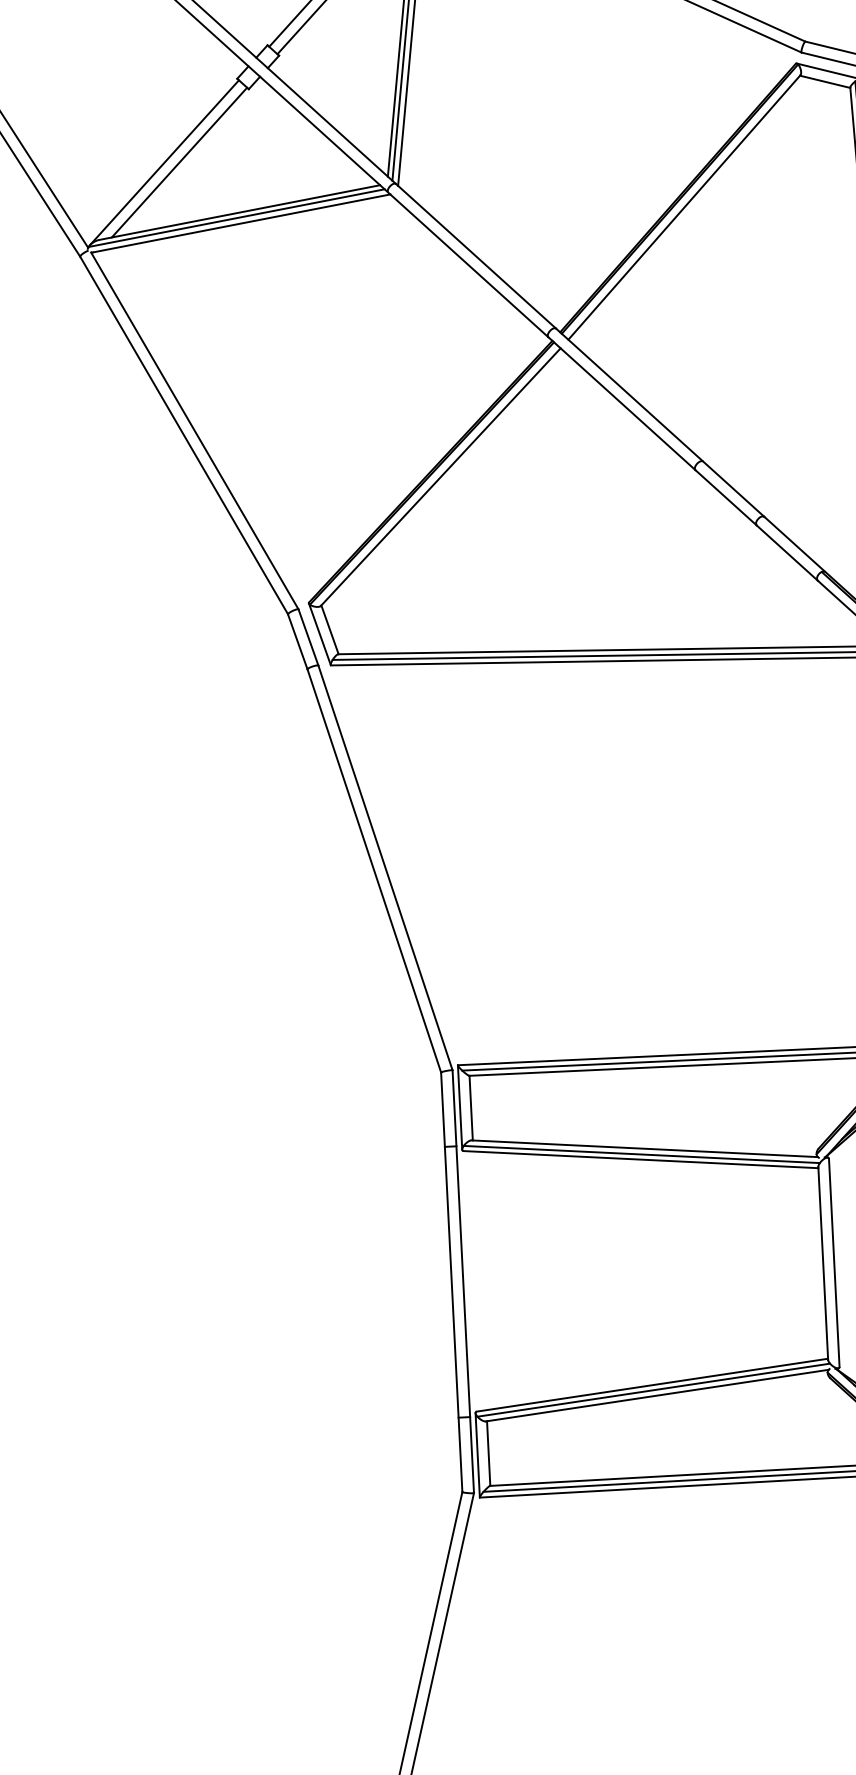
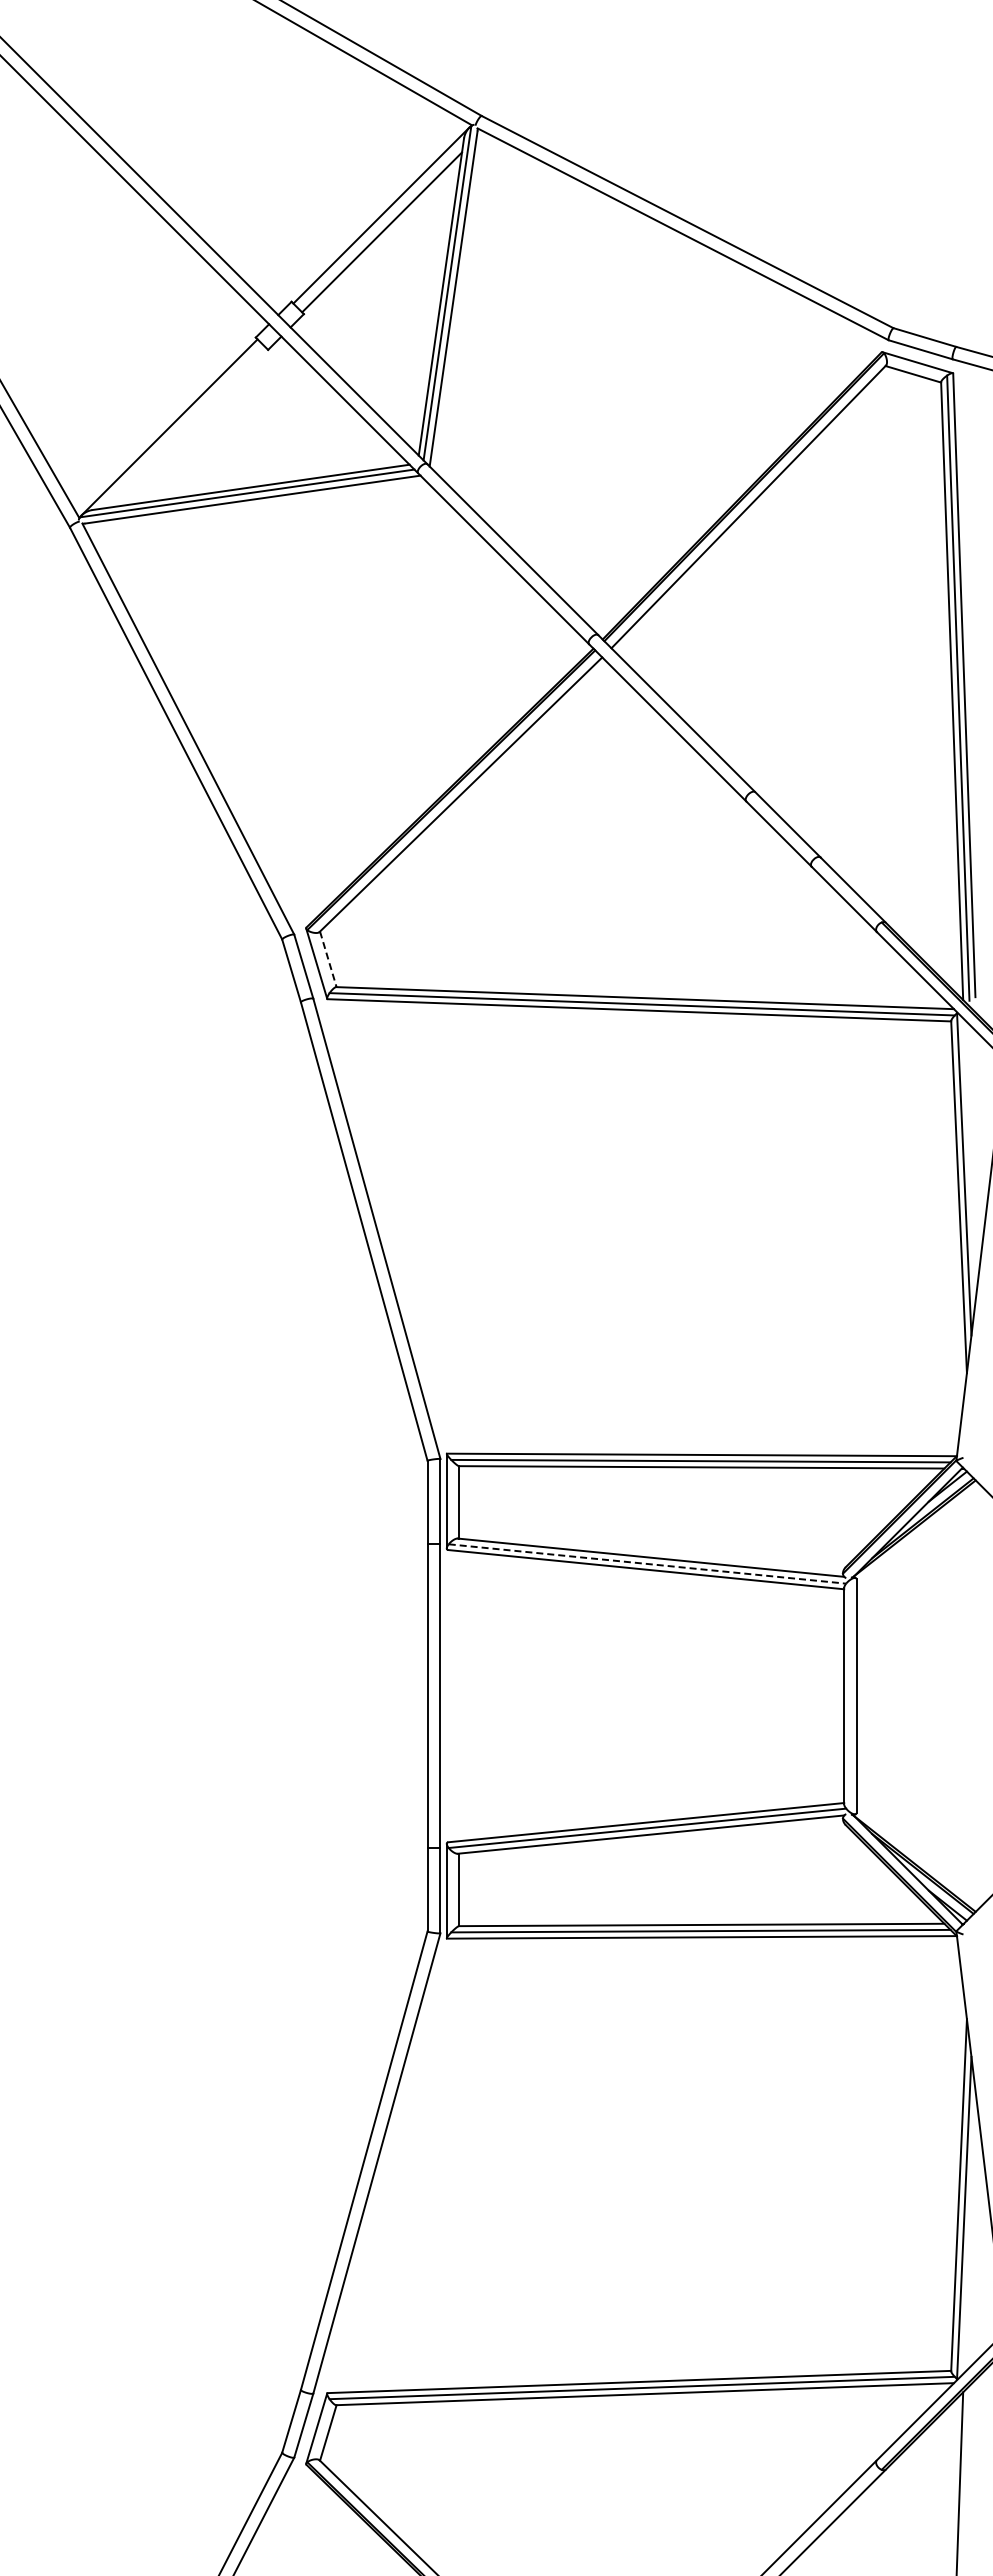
line: (179, 162) -> (186, 428), removed
line: (330, 629) -> (328, 959), solid -> dashed
line: (641, 1154) -> (647, 1563), solid -> dashed

